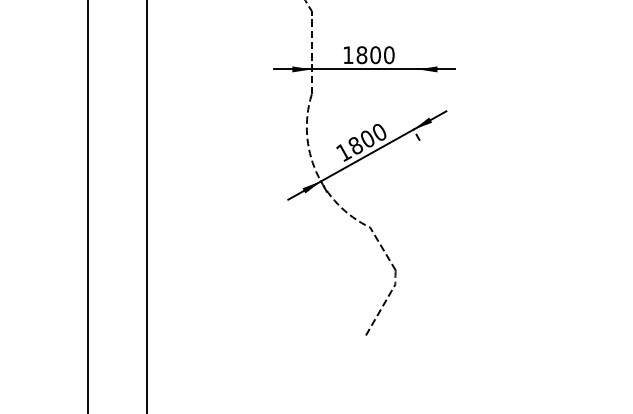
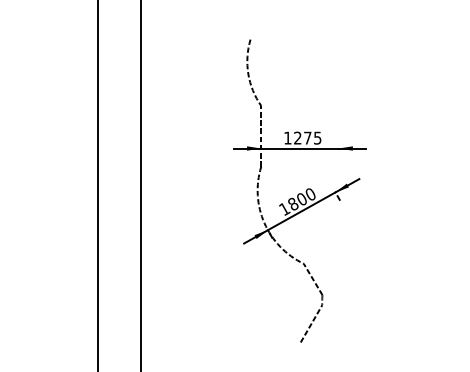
text: (375, 54) -> (307, 137), 1800 -> 1275

